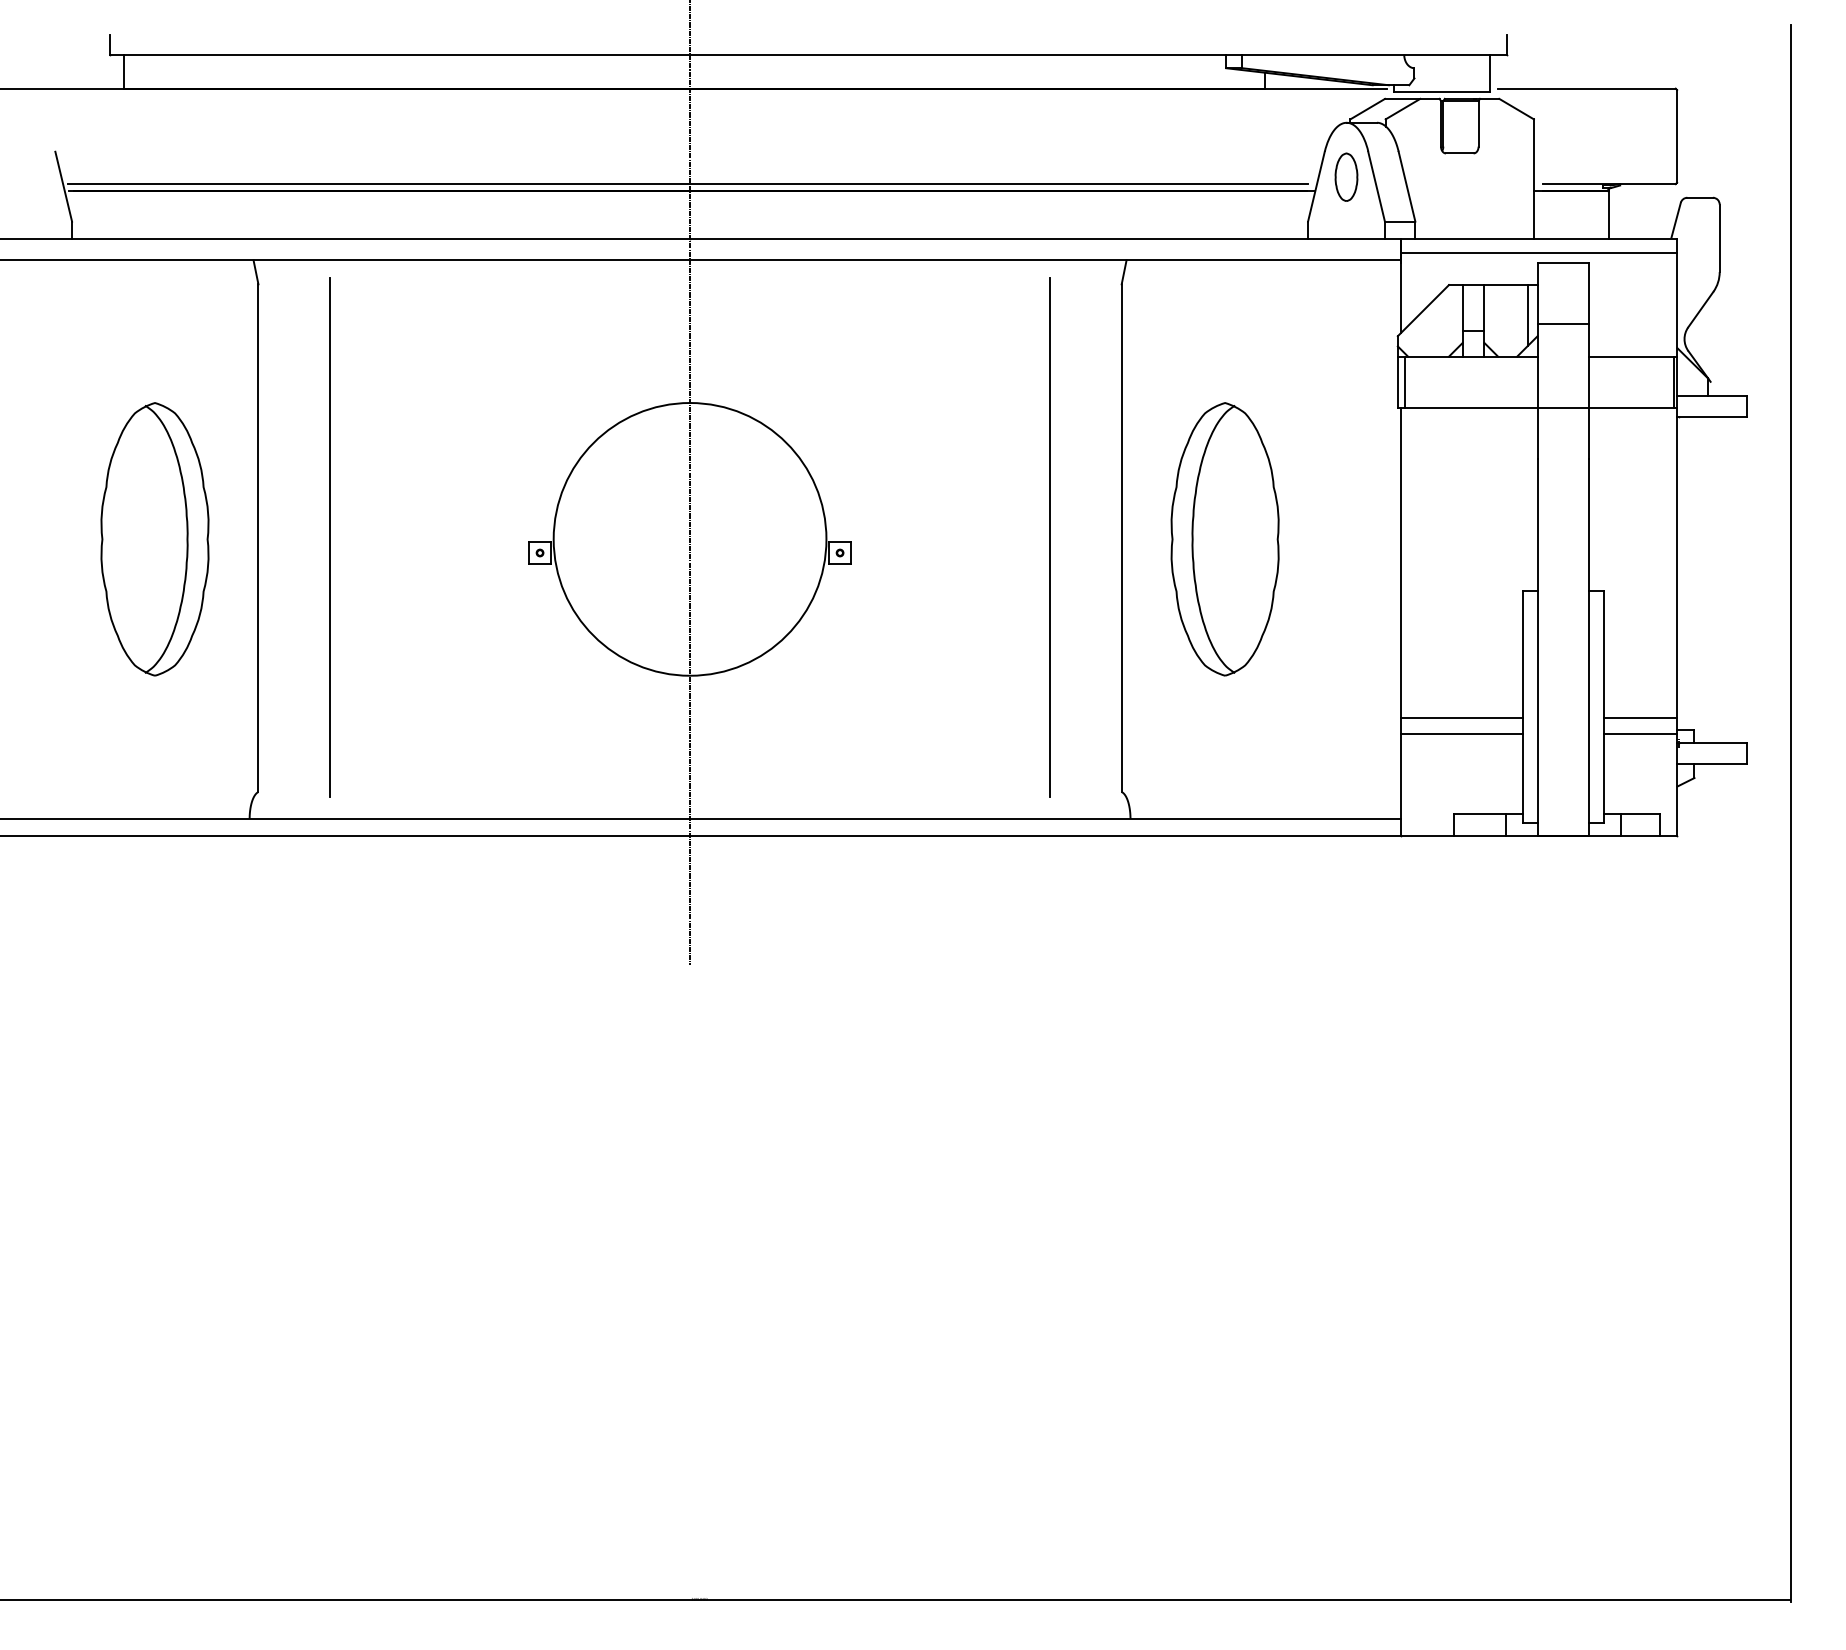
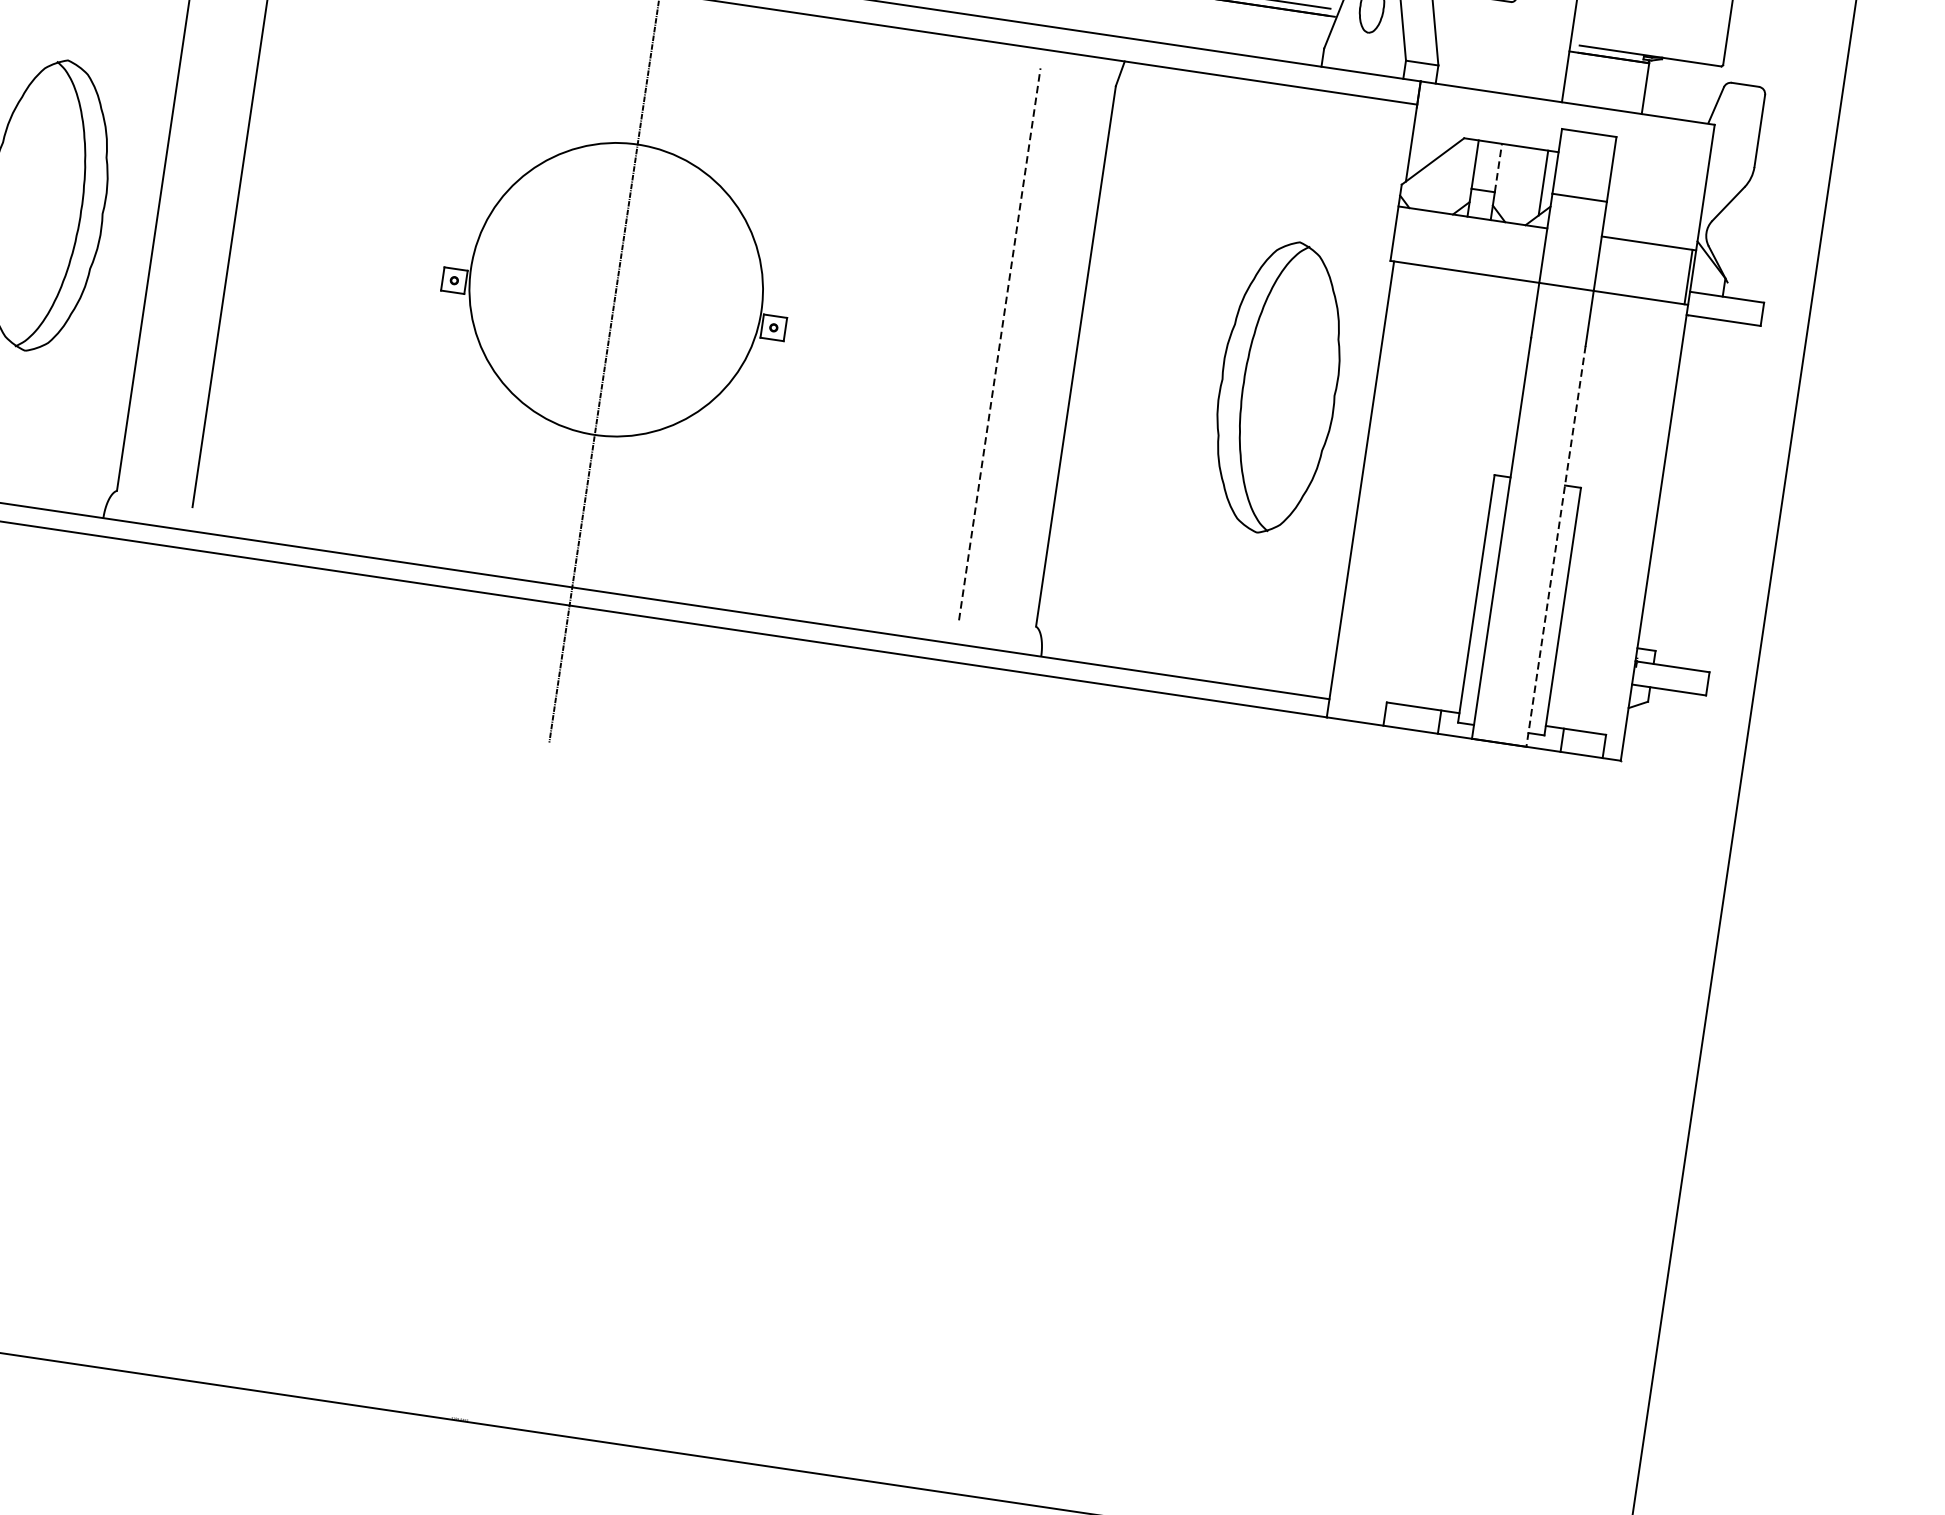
line: (1539, 253) -> (1565, 118), removed
line: (1484, 307) -> (1498, 167), solid -> dashed
line: (1404, 381) -> (1401, 233), removed
line: (1050, 537) -> (1000, 344), solid -> dashed
part: (1224, 539) -> (1277, 387), moved
line: (1588, 648) -> (1555, 547), solid -> dashed
line: (1461, 717) -> (1409, 600), removed
line: (1640, 717) -> (1600, 628), removed
line: (1461, 733) -> (1407, 617), removed
line: (1640, 733) -> (1597, 645), removed

